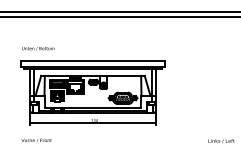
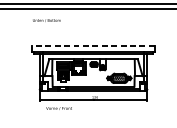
text: (38, 48) -> (46, 20), moved
line: (93, 60) -> (94, 46), solid -> dashed
text: (36, 139) -> (58, 107), moved

